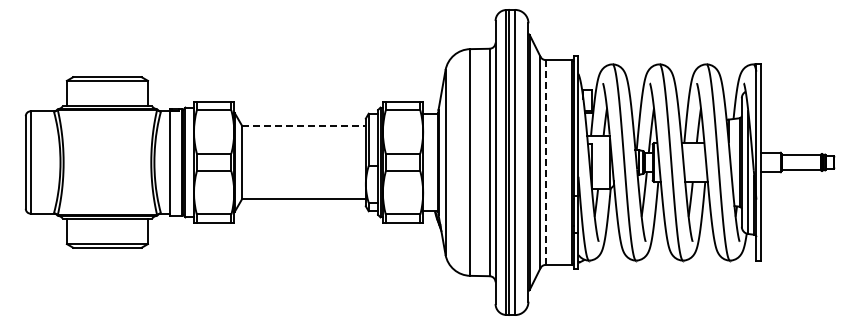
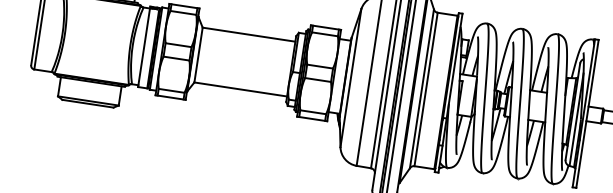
line: (304, 125) -> (249, 34), dashed -> solid
line: (545, 163) -> (425, 90), dashed -> solid

